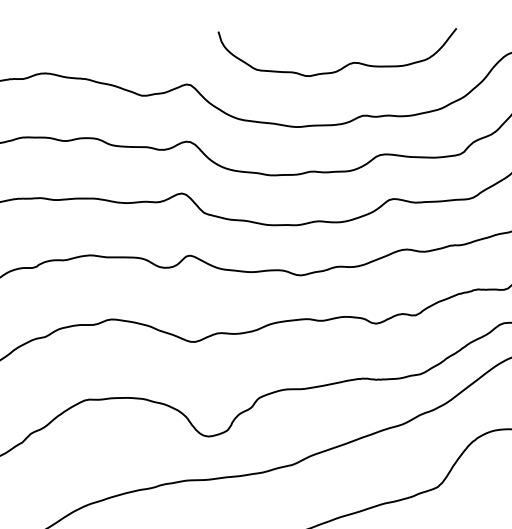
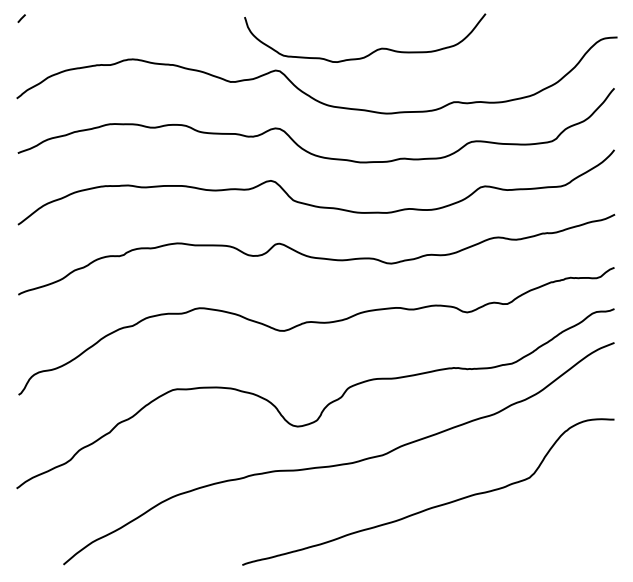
curve: (344, 65) -> (372, 51), moved

